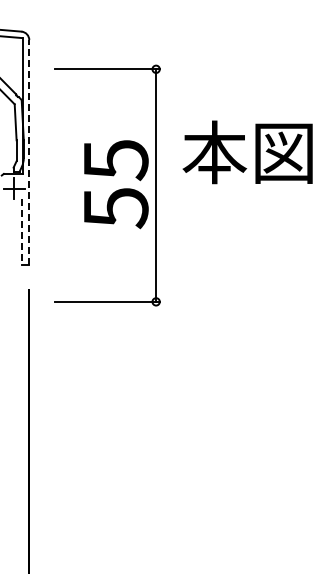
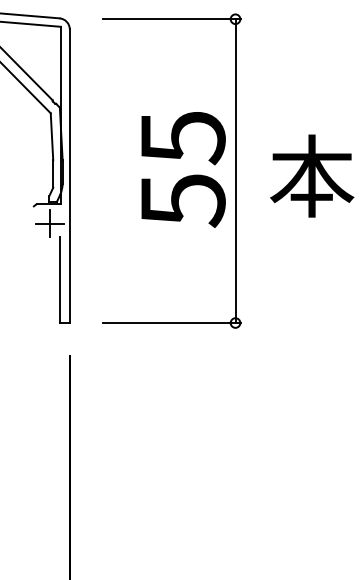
line: (29, 151) -> (70, 174), dashed -> solid
part: (114, 191) -> (181, 178), moved
line: (22, 231) -> (60, 279), dashed -> solid

